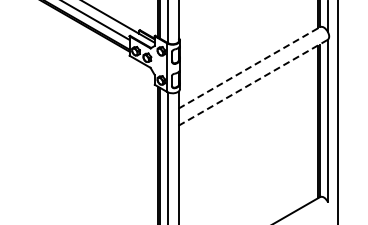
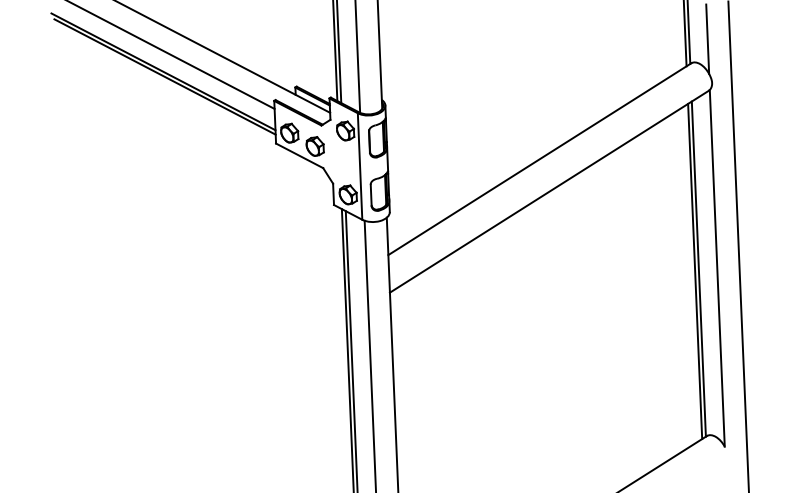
line: (249, 67) -> (540, 158), dashed -> solid
line: (253, 82) -> (550, 190), dashed -> solid

